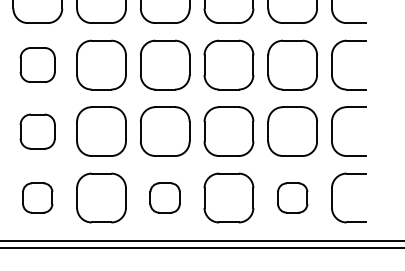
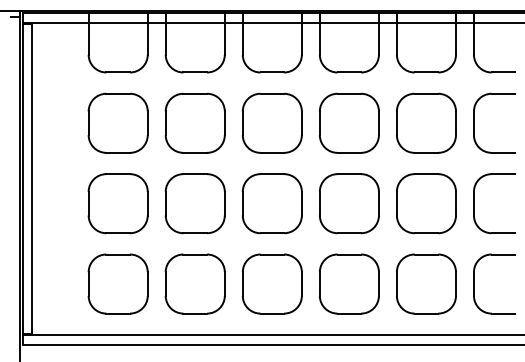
part: (37, 64) -> (117, 122), size x1.43
part: (37, 131) -> (117, 203), size x1.43
part: (37, 197) -> (117, 283), size x1.67
part: (164, 197) -> (271, 283), size x1.67
part: (292, 197) -> (426, 283), size x1.67

